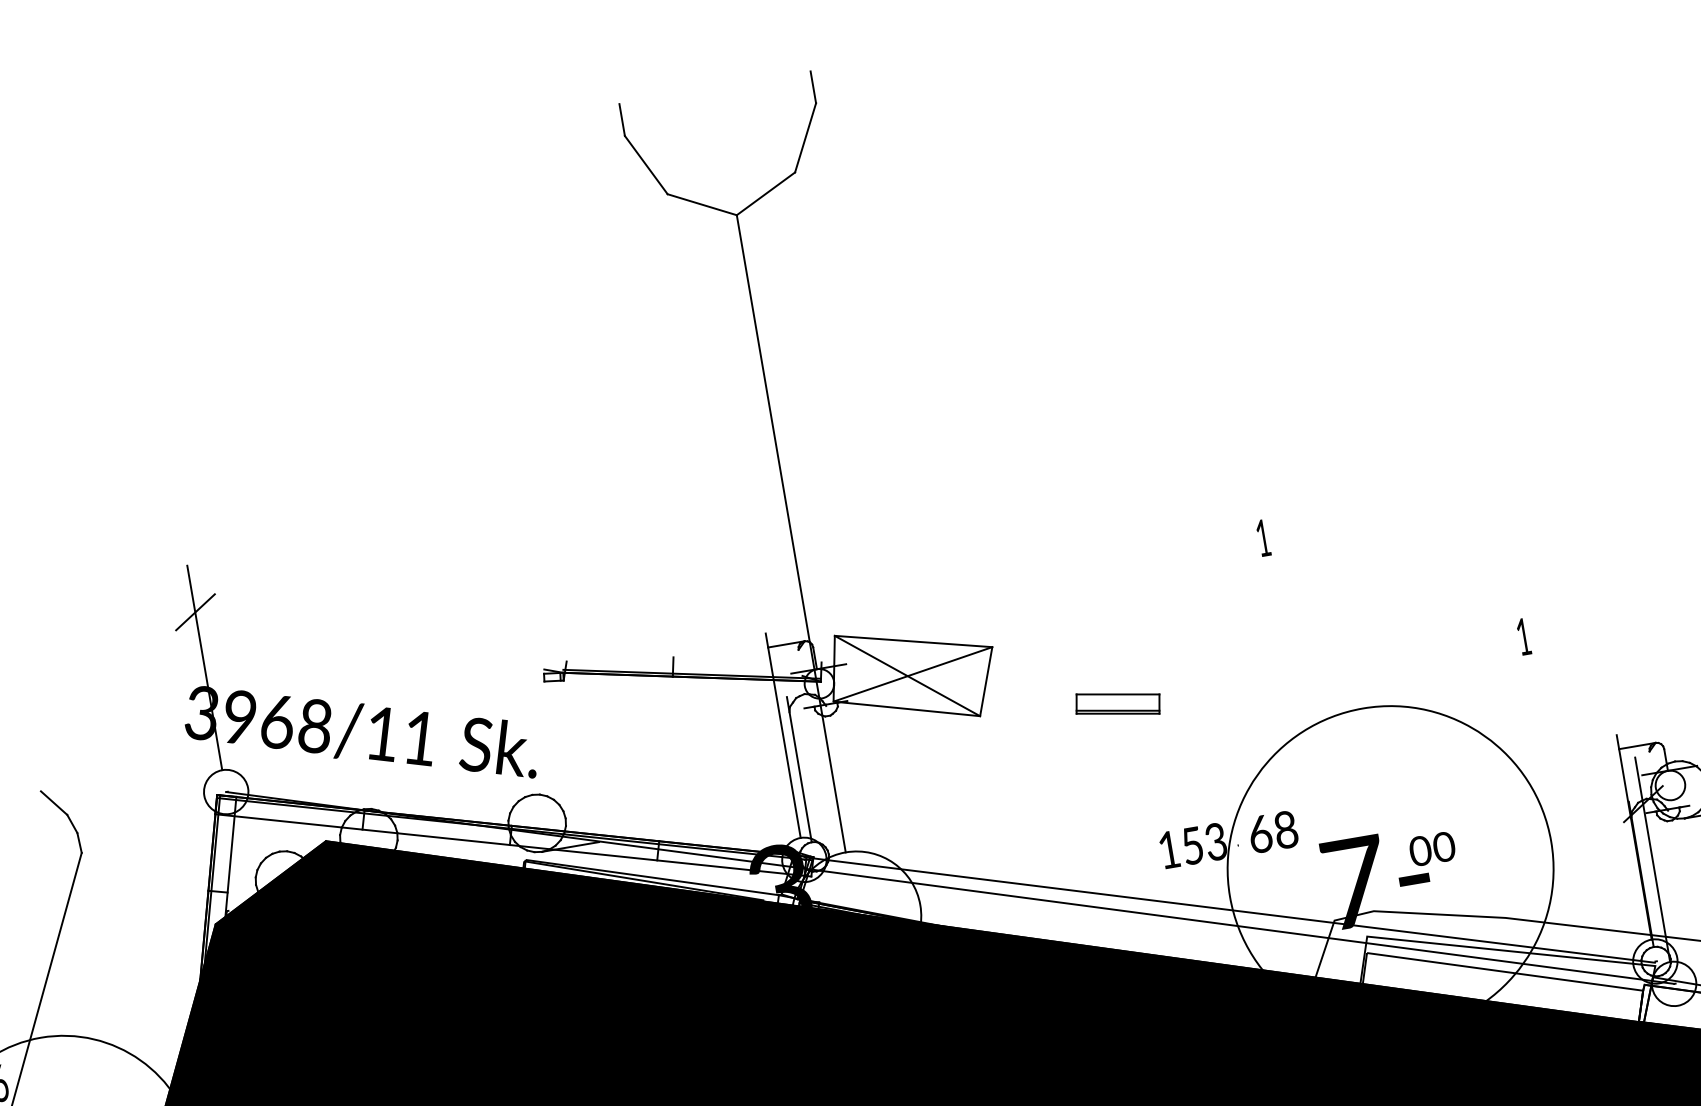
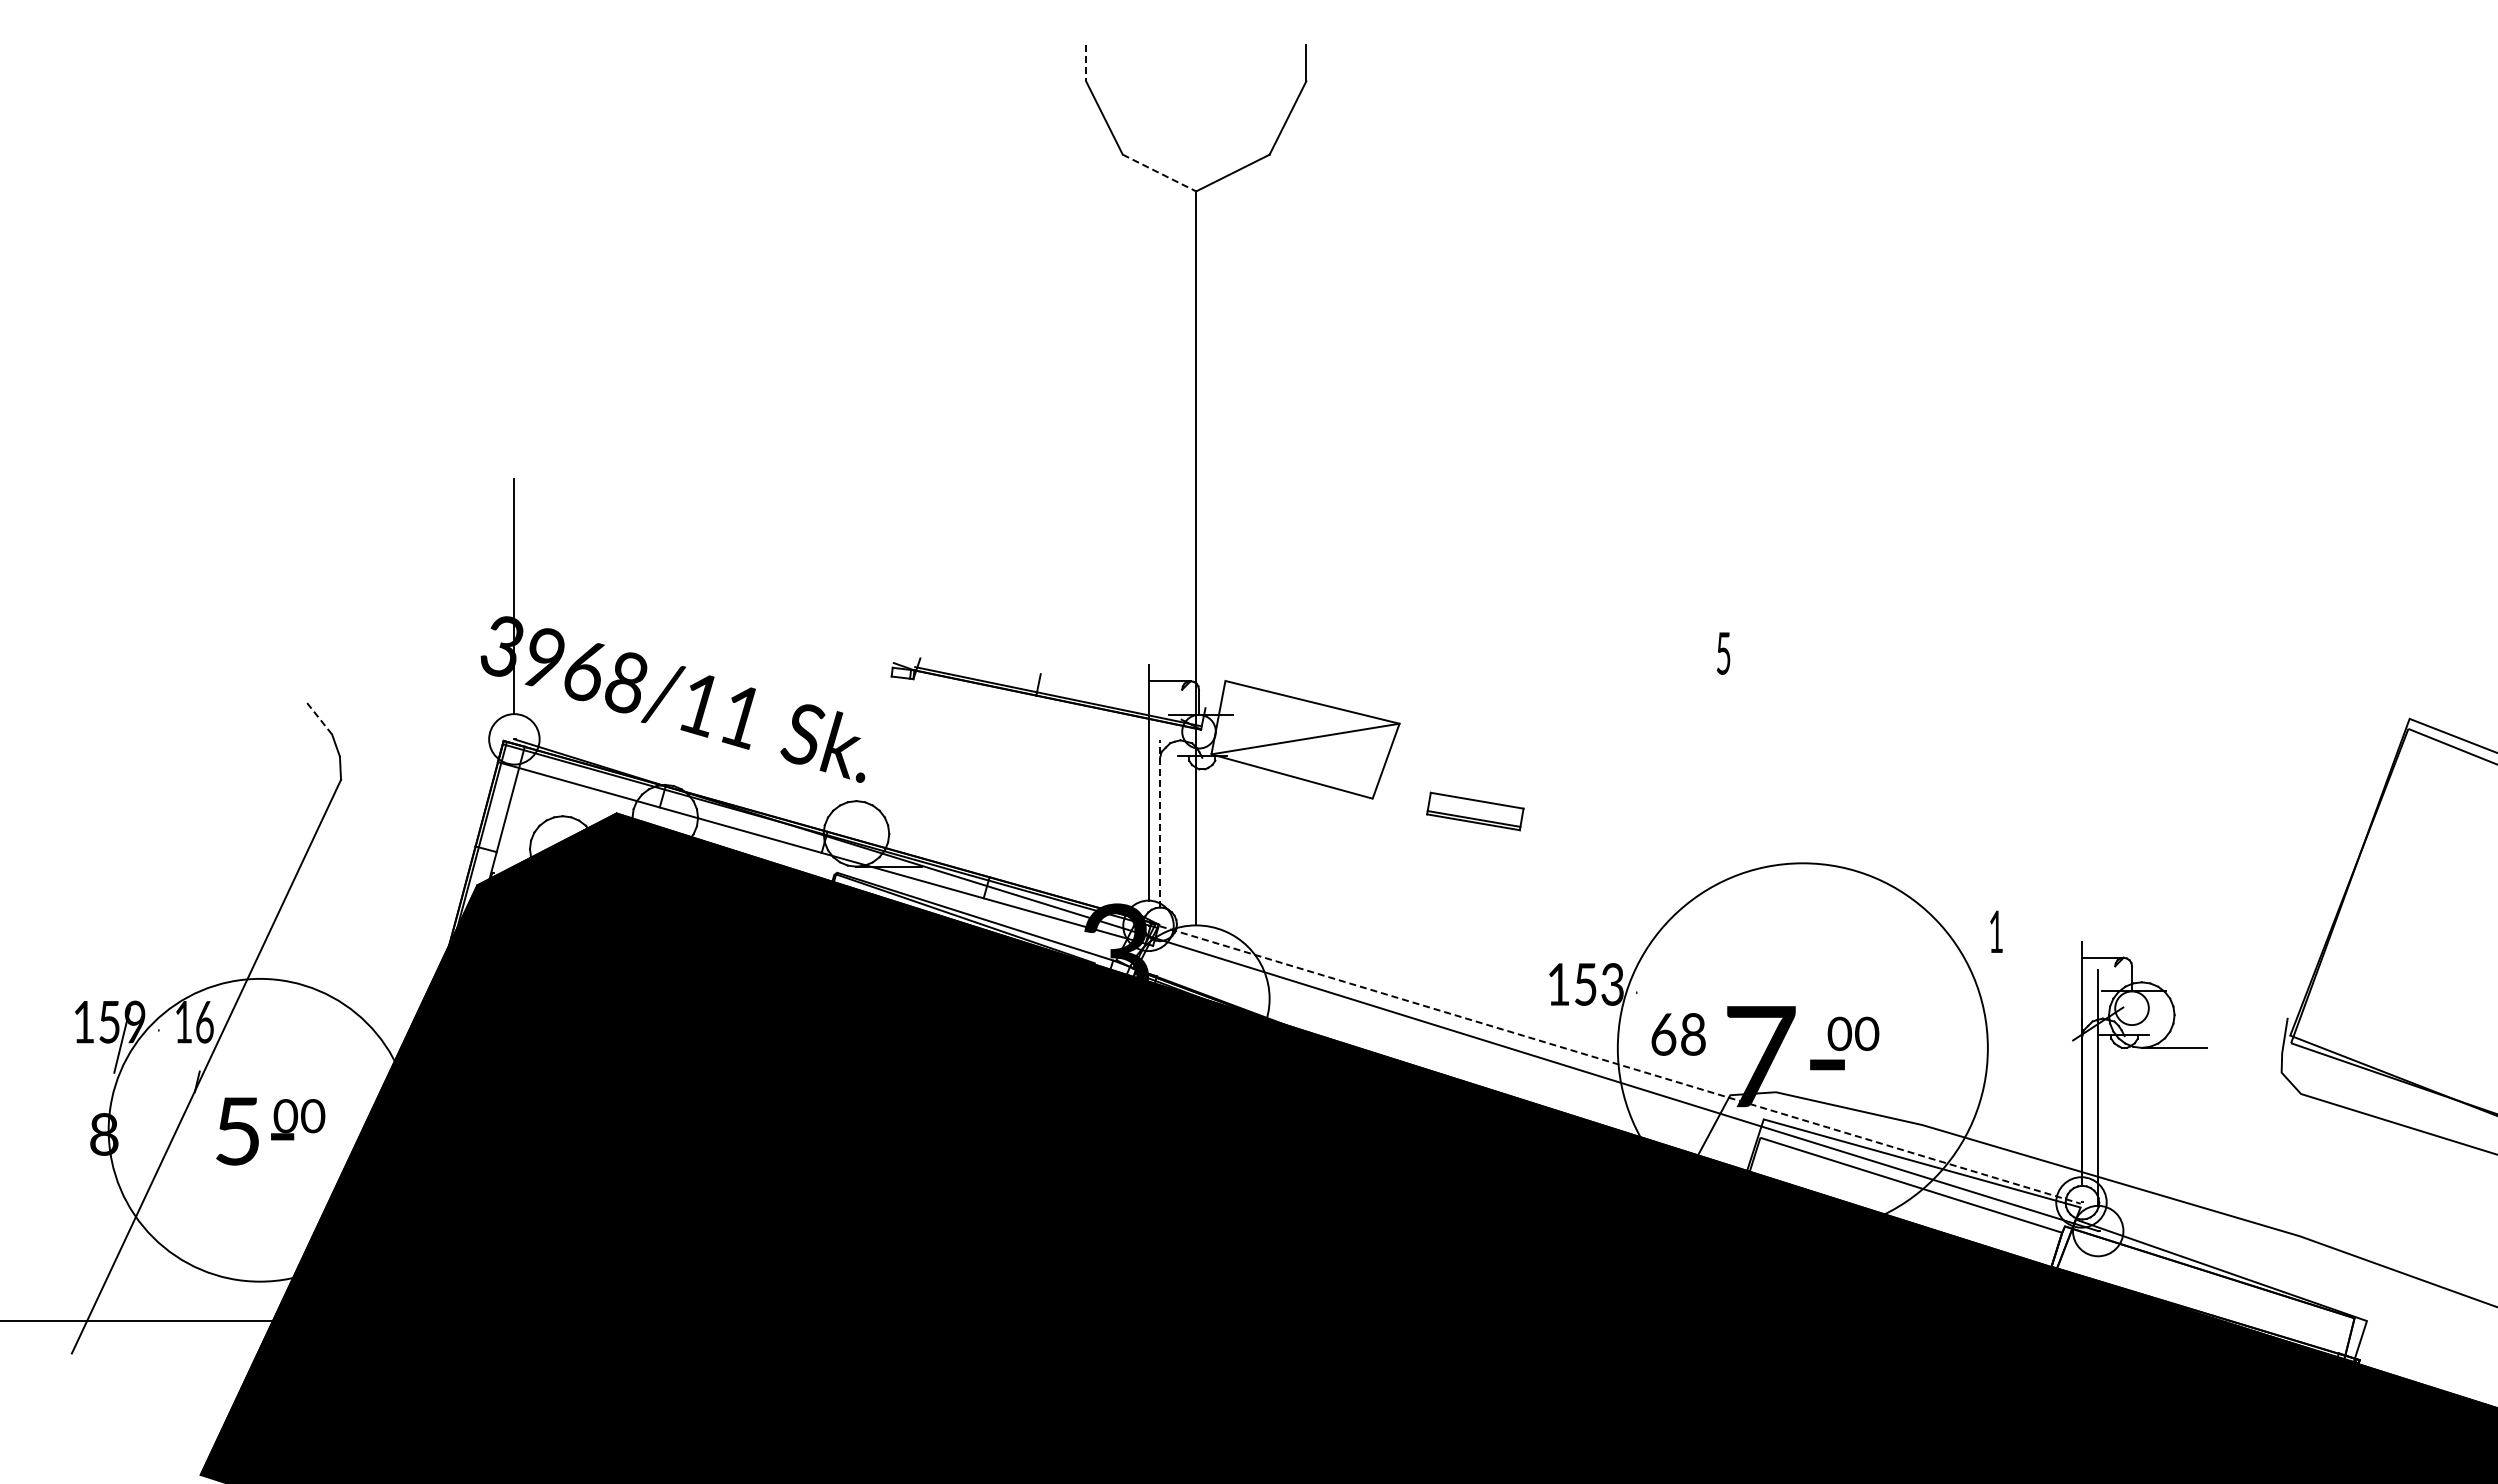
line: (622, 120) -> (1086, 63), solid -> dashed
line: (702, 205) -> (1159, 173), solid -> dashed
text: (1263, 538) -> (1723, 653), 1 -> 5
line: (195, 611) -> (514, 531), removed
text: (1523, 636) -> (1996, 931), moved
line: (906, 675) -> (1298, 739), removed
part: (1118, 704) -> (1475, 811), moved
line: (799, 769) -> (1160, 823), solid -> dashed
line: (54, 803) -> (319, 719), solid -> dashed
text: (1273, 832) -> (1678, 1034), moved
line: (1230, 910) -> (1615, 1063), solid -> dashed

